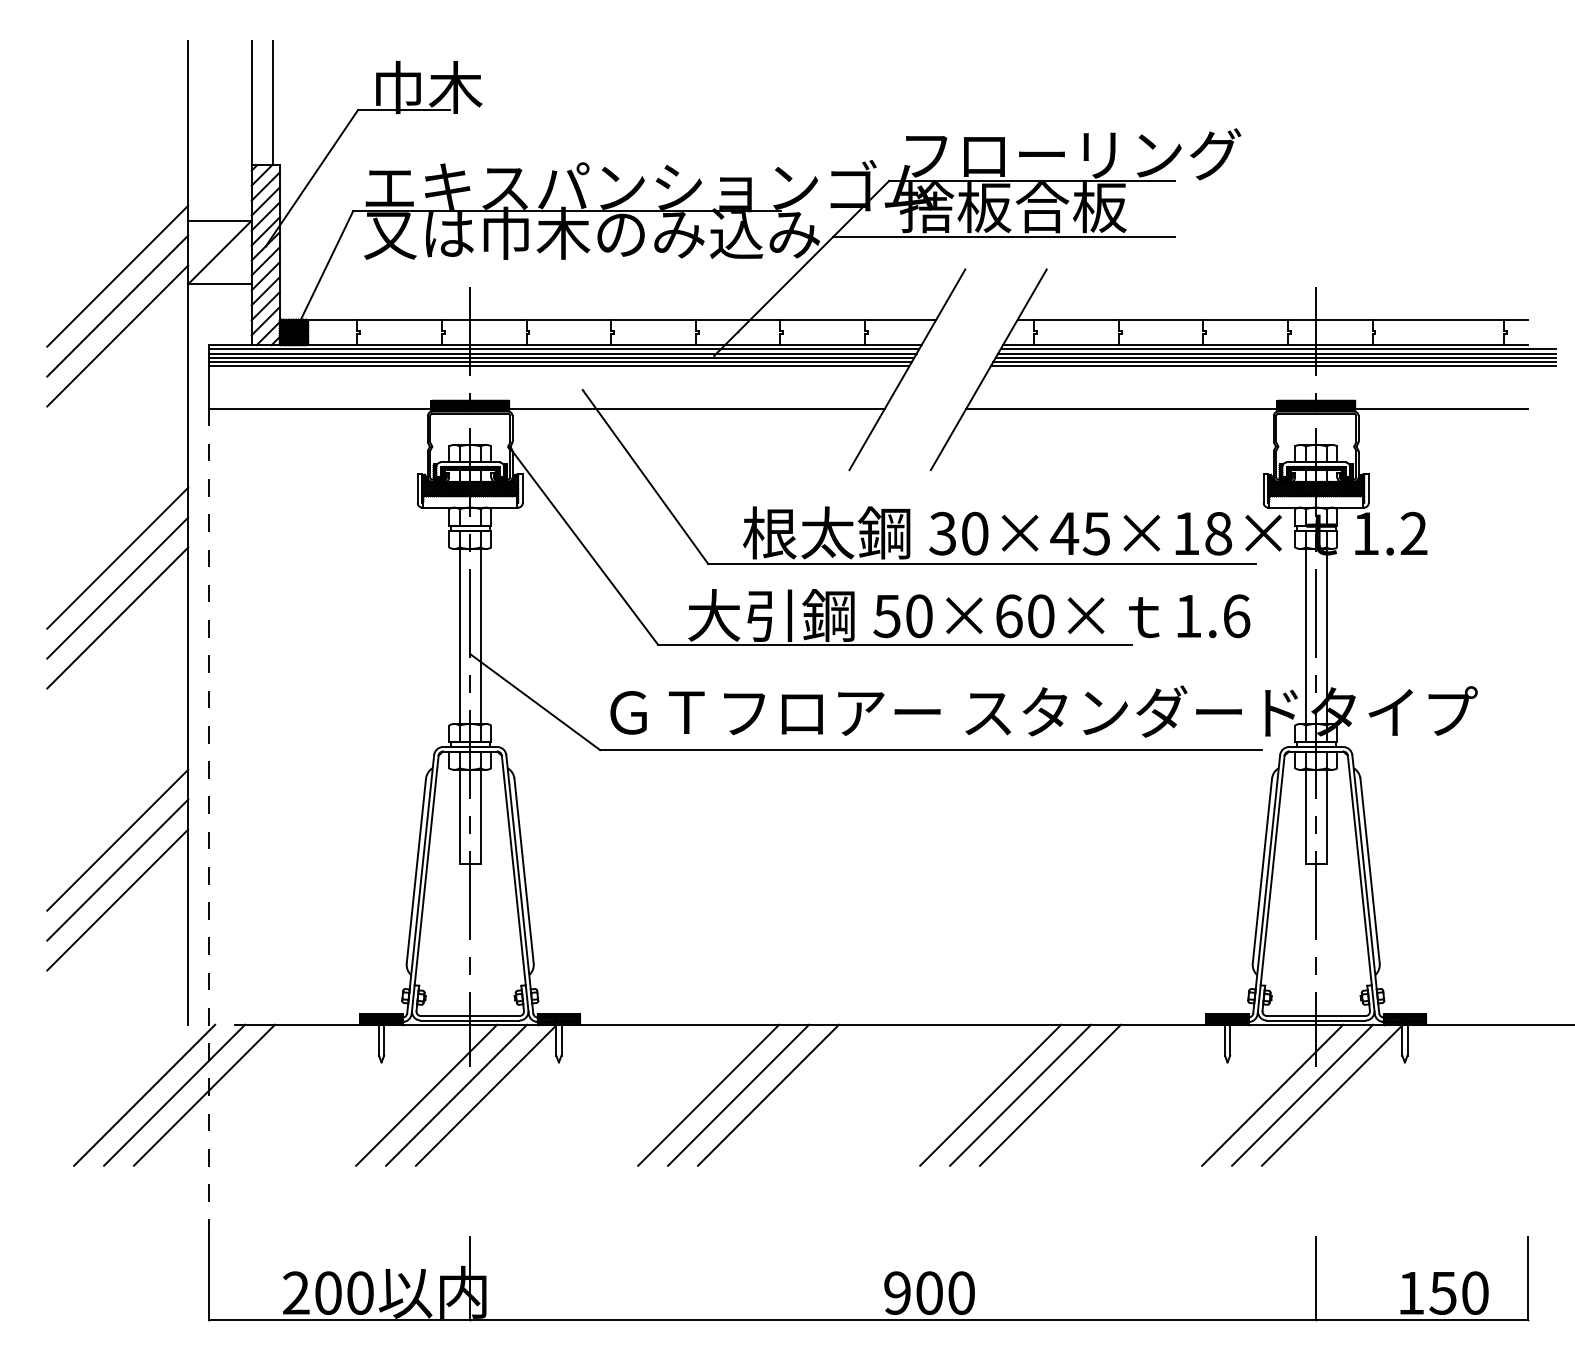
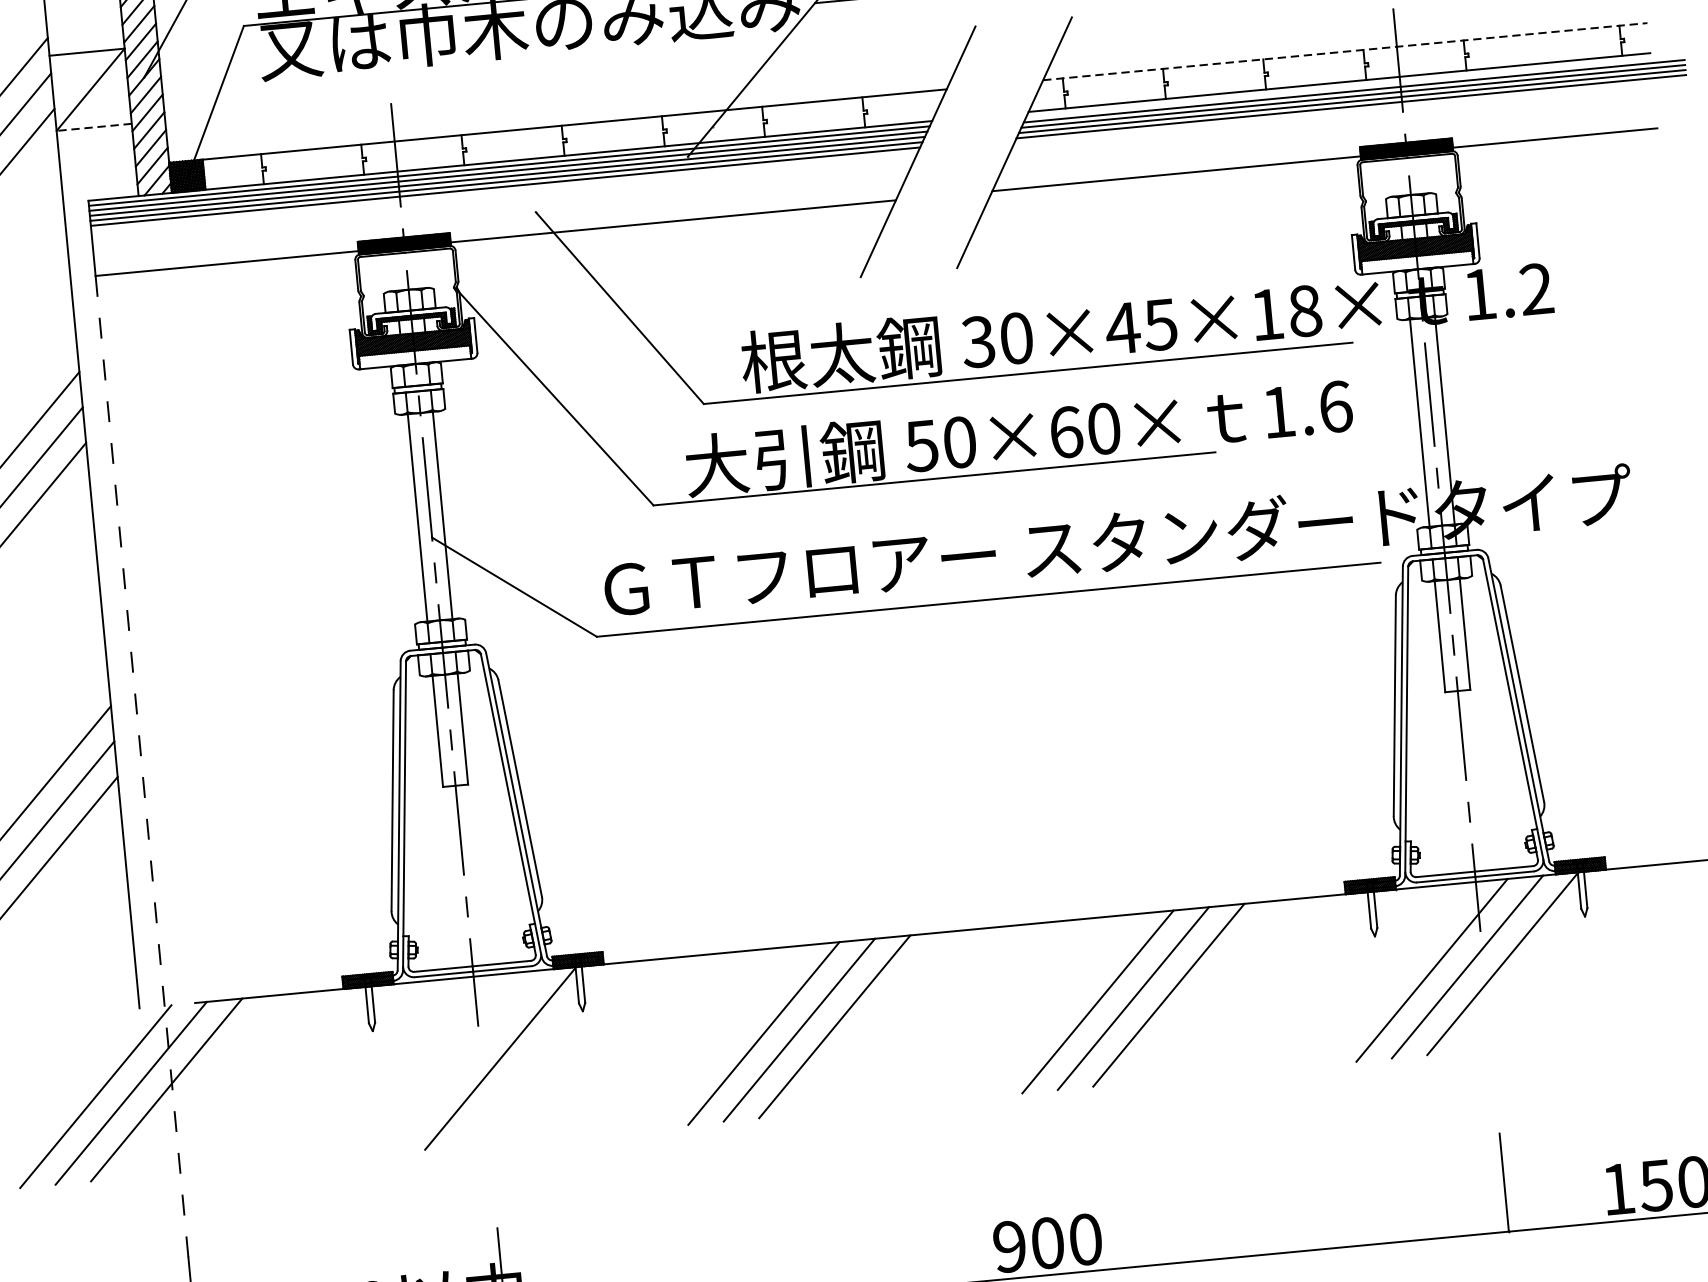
line: (219, 284) -> (93, 127), solid -> dashed
line: (1273, 319) -> (1346, 51), solid -> dashed
line: (1277, 349) -> (1354, 86), removed
line: (426, 1094) -> (429, 1064), removed
line: (456, 1094) -> (465, 1060), removed

